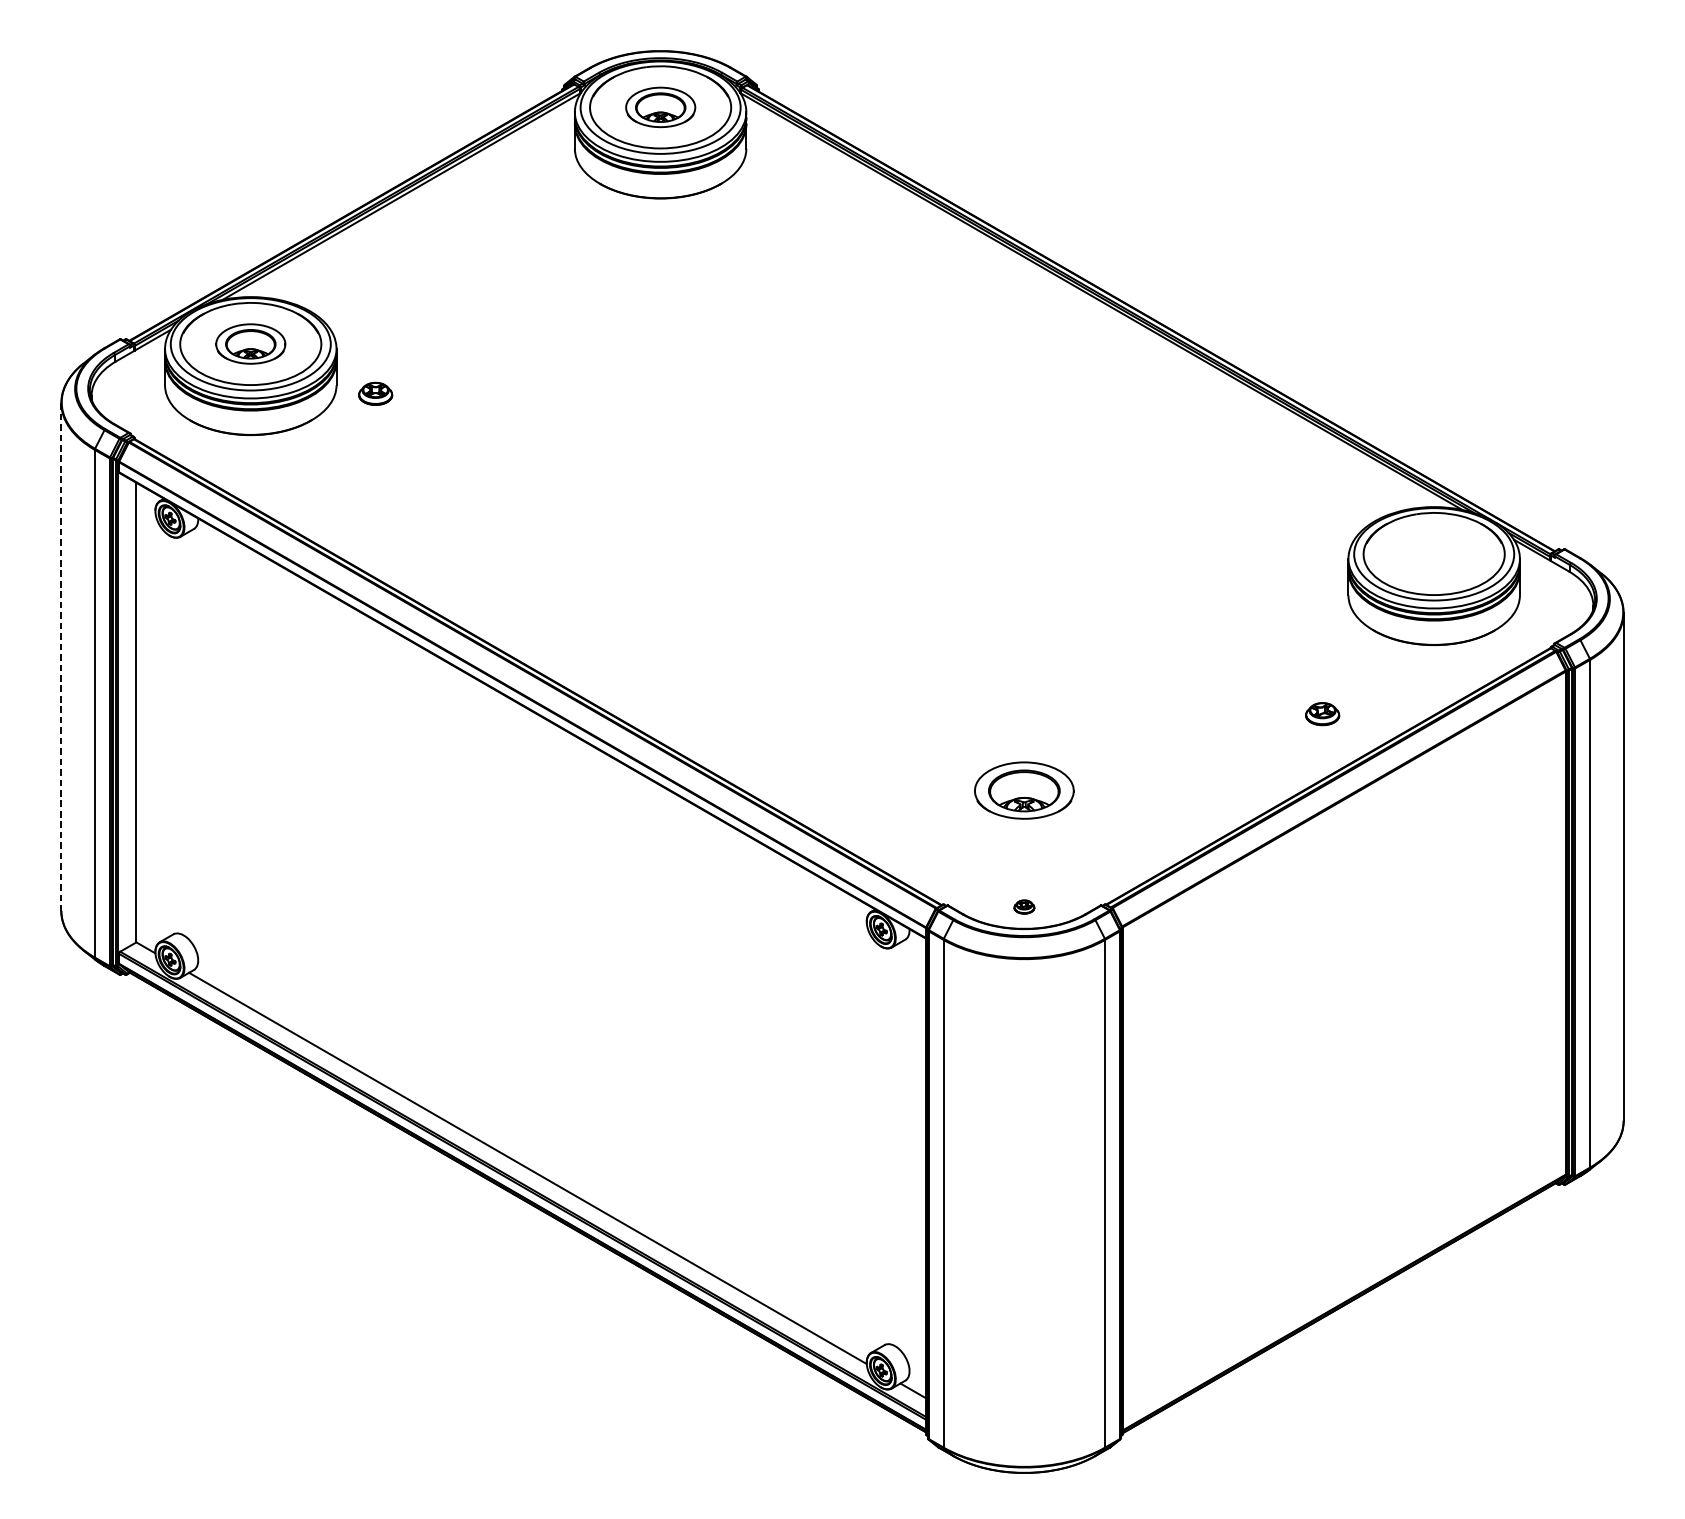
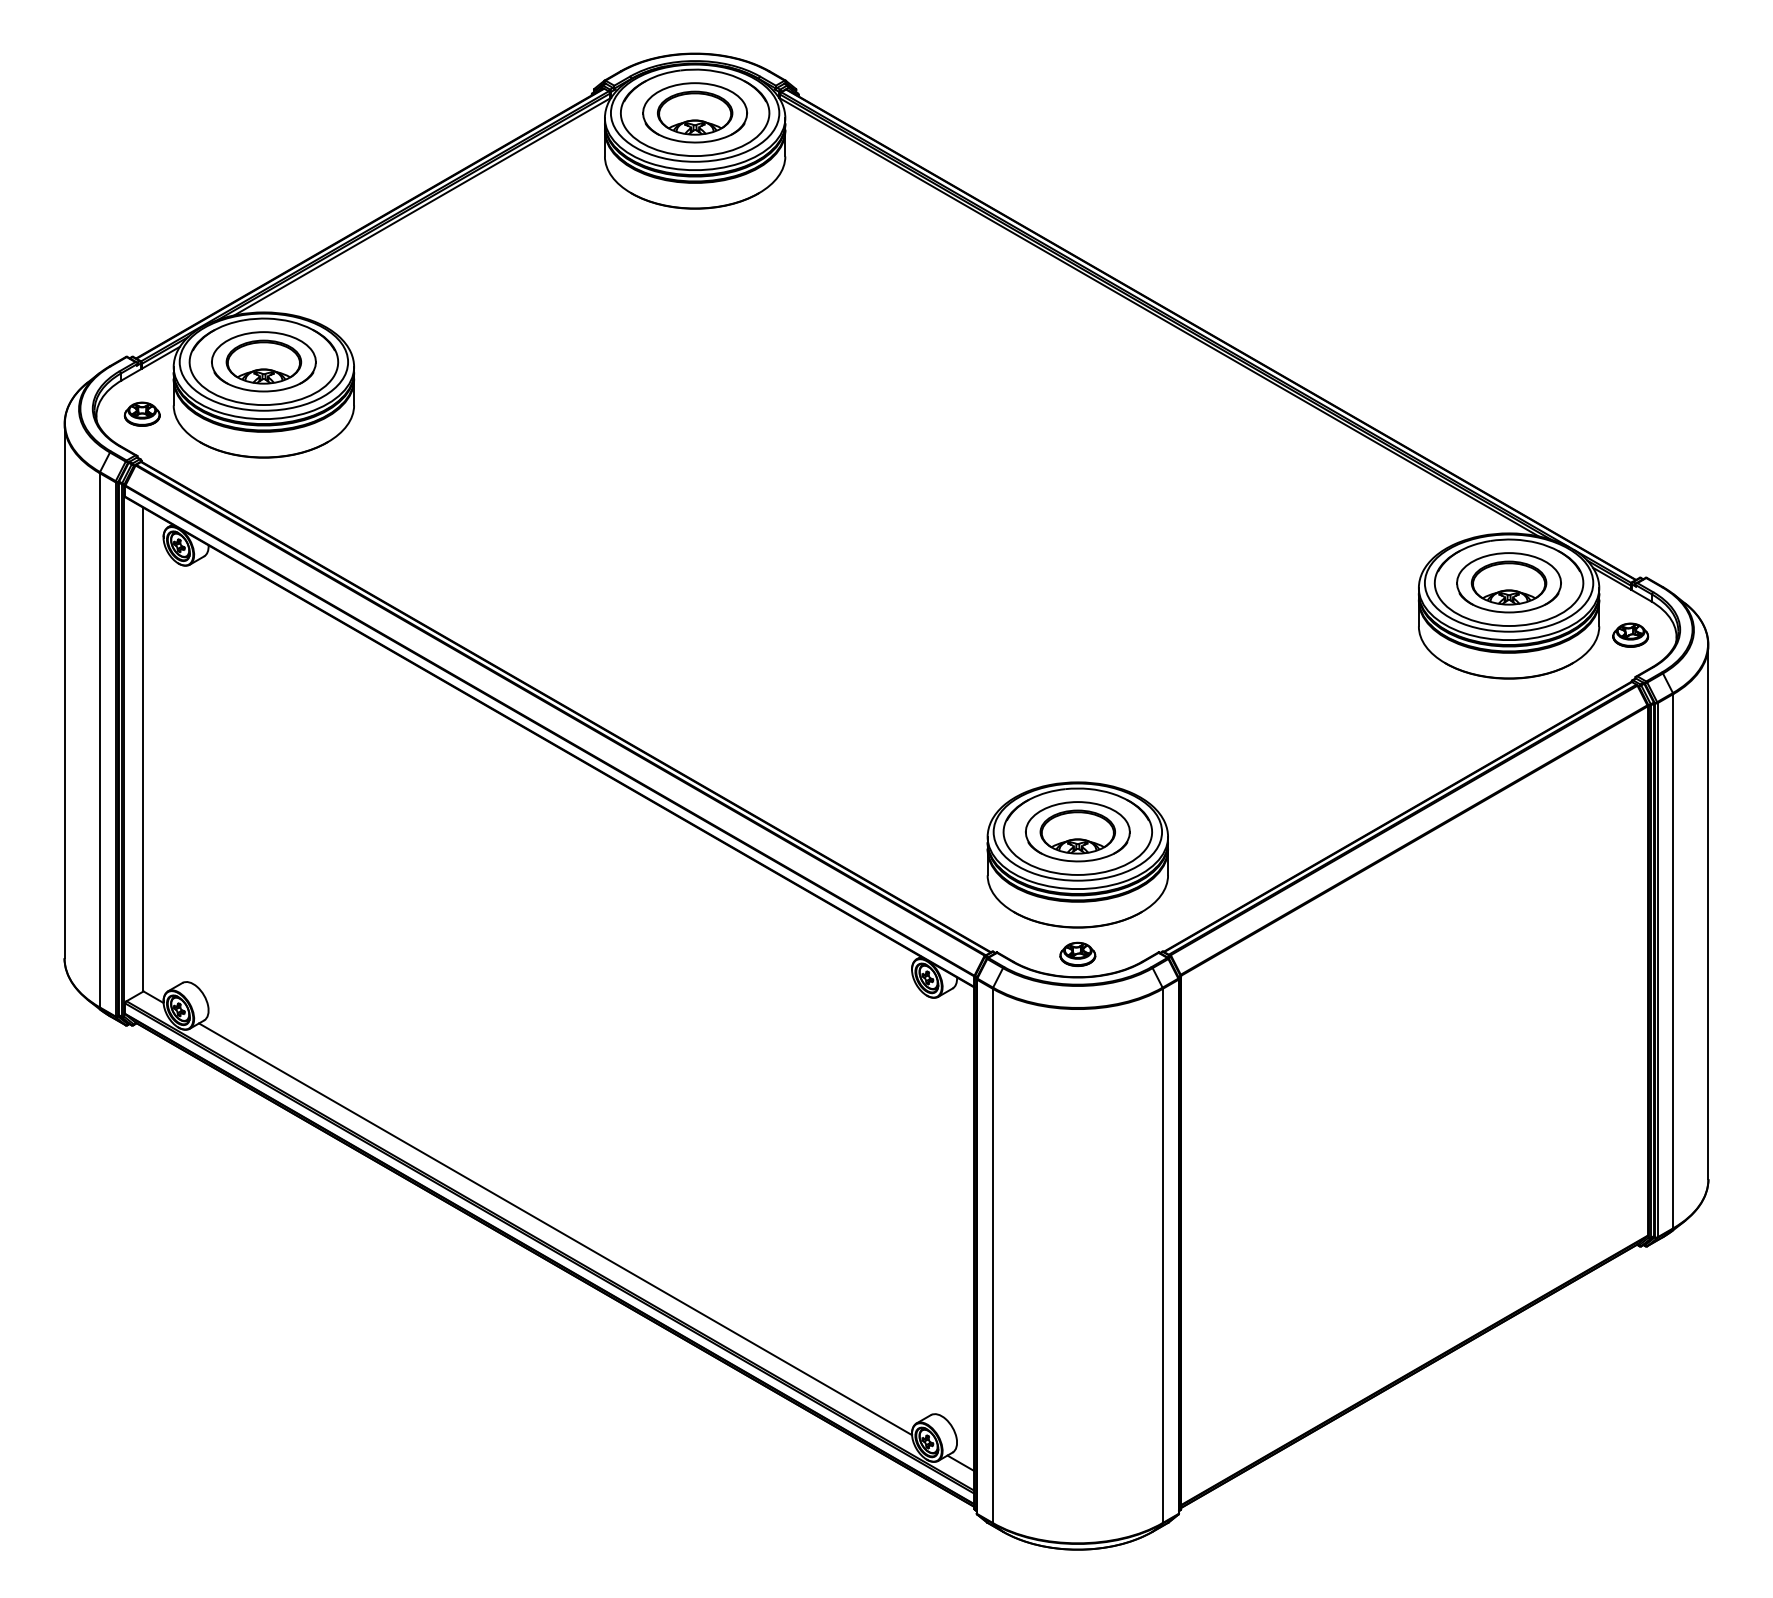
part: (660, 107) -> (695, 112), size x1.43
part: (250, 343) -> (263, 361), size x1.43
part: (374, 393) -> (141, 413), moved
part: (1433, 553) -> (1508, 582), added
line: (61, 657) -> (64, 691), dashed -> solid
part: (1322, 713) -> (1630, 634), moved
part: (1024, 812) -> (1077, 854), added
part: (1024, 906) -> (1077, 953), size x1.67

